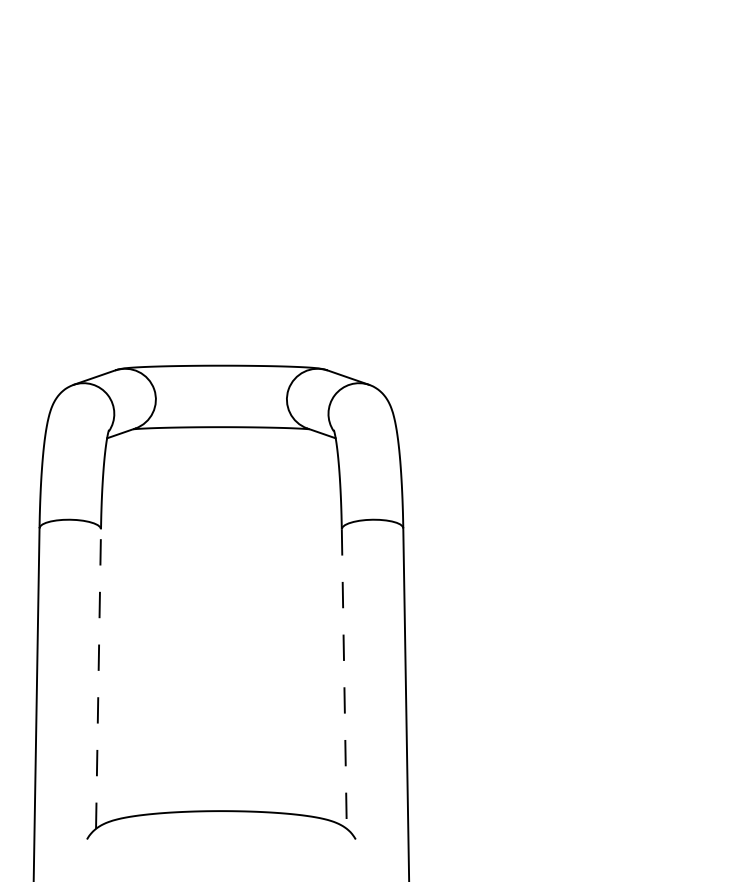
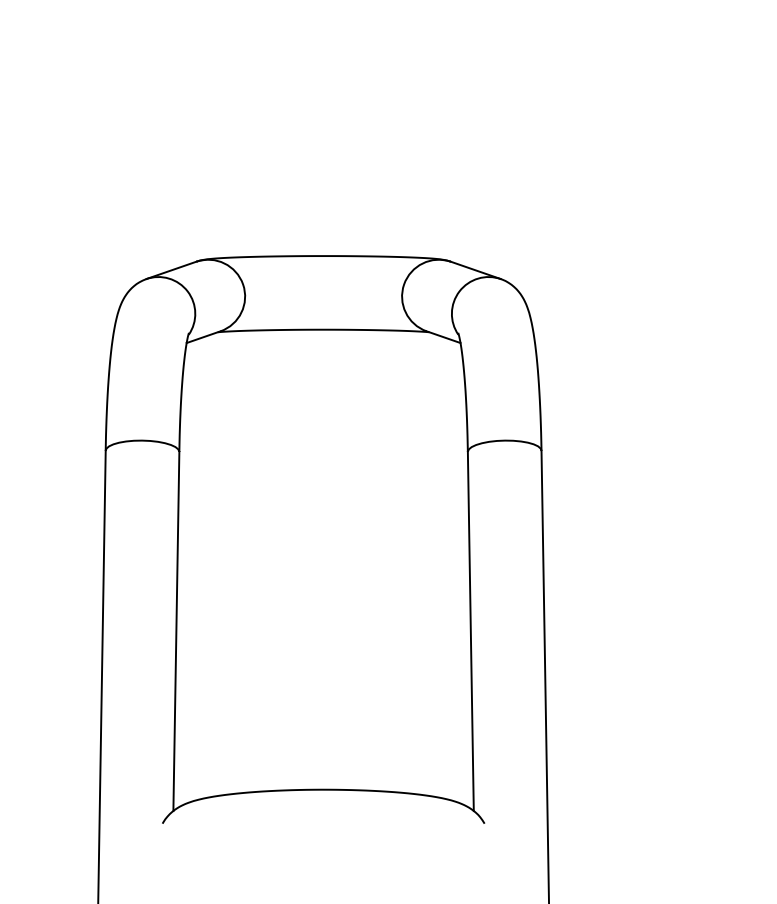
line: (98, 679) -> (176, 632), dashed -> solid
line: (344, 679) -> (471, 632), dashed -> solid

